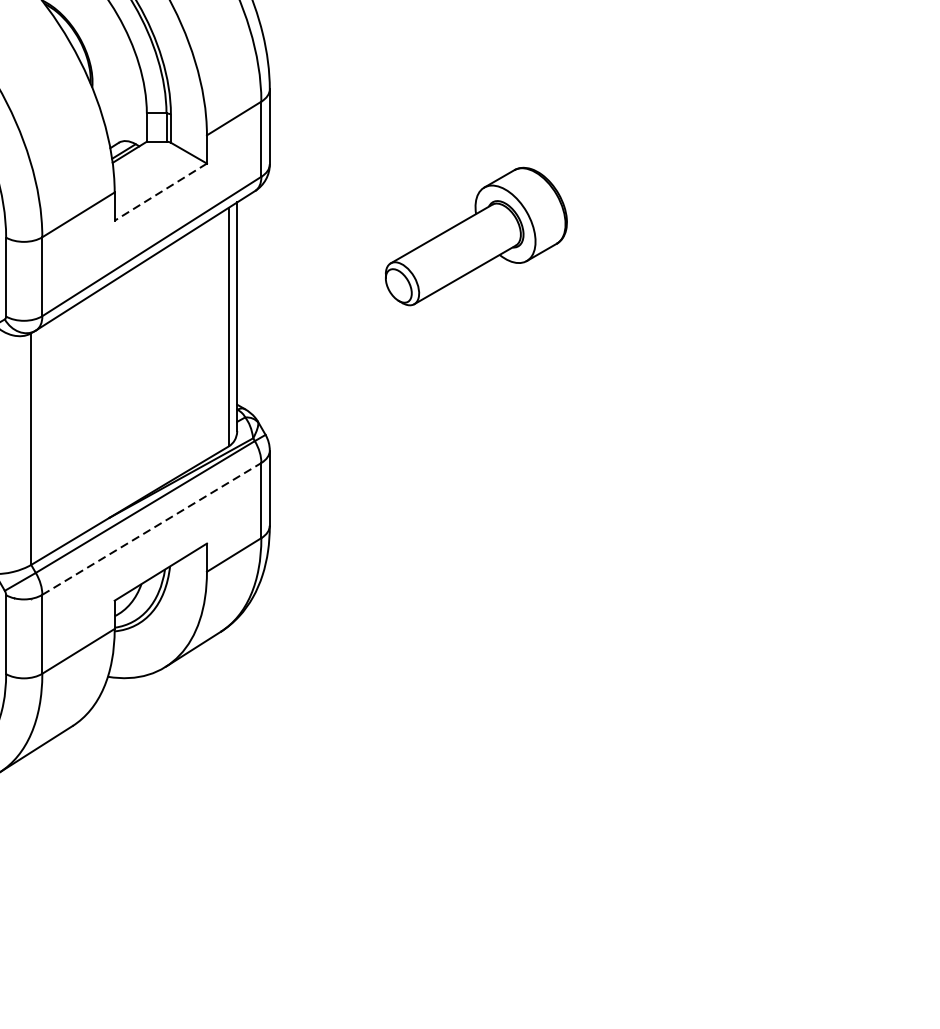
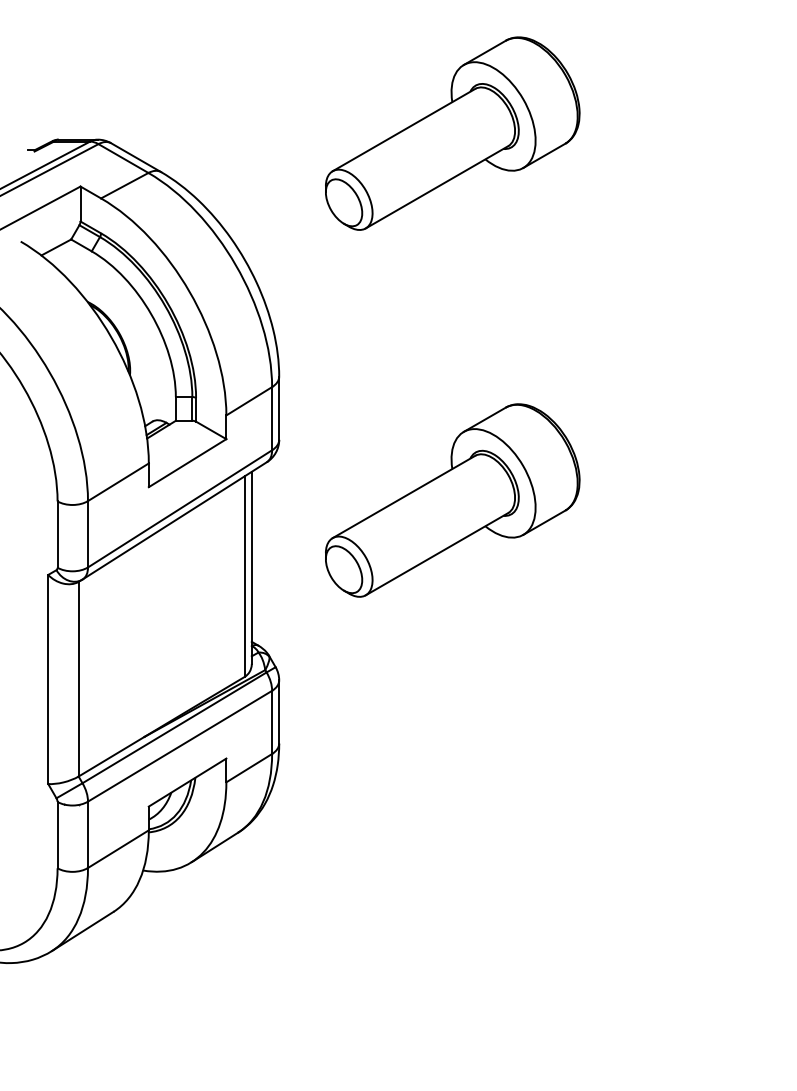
line: (160, 192) -> (187, 463), dashed -> solid
part: (475, 236) -> (452, 500), size x1.67
line: (152, 528) -> (180, 745), dashed -> solid

